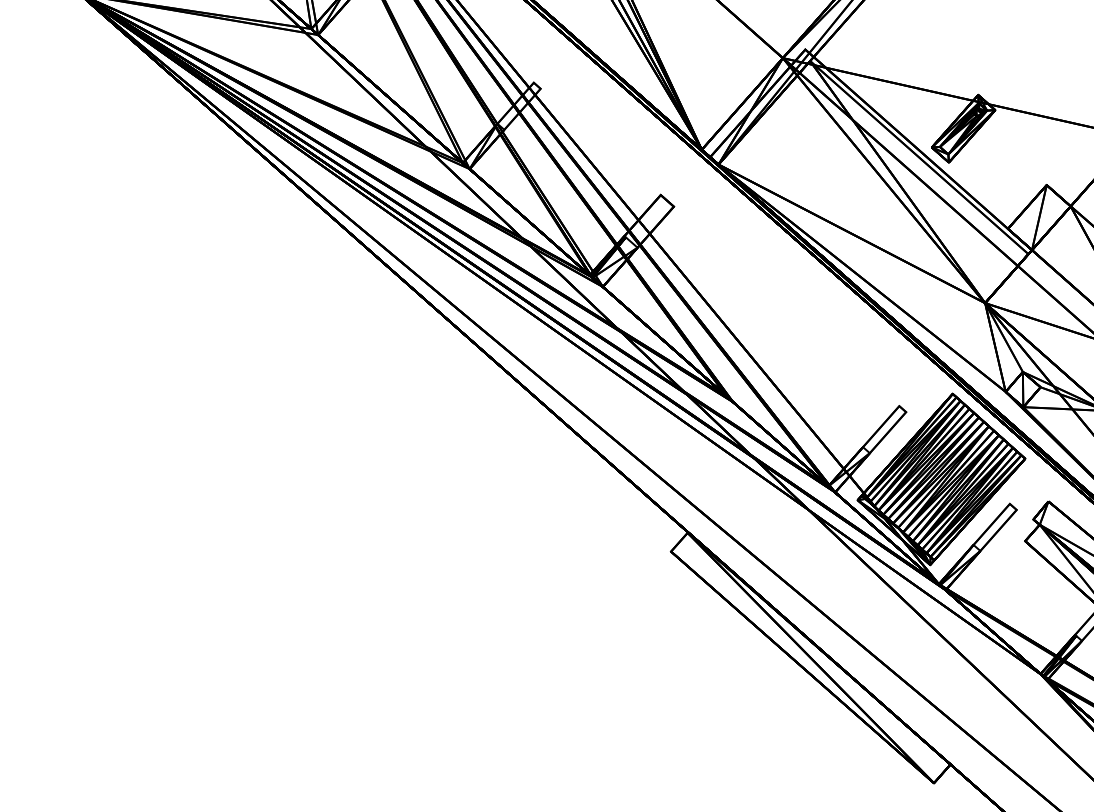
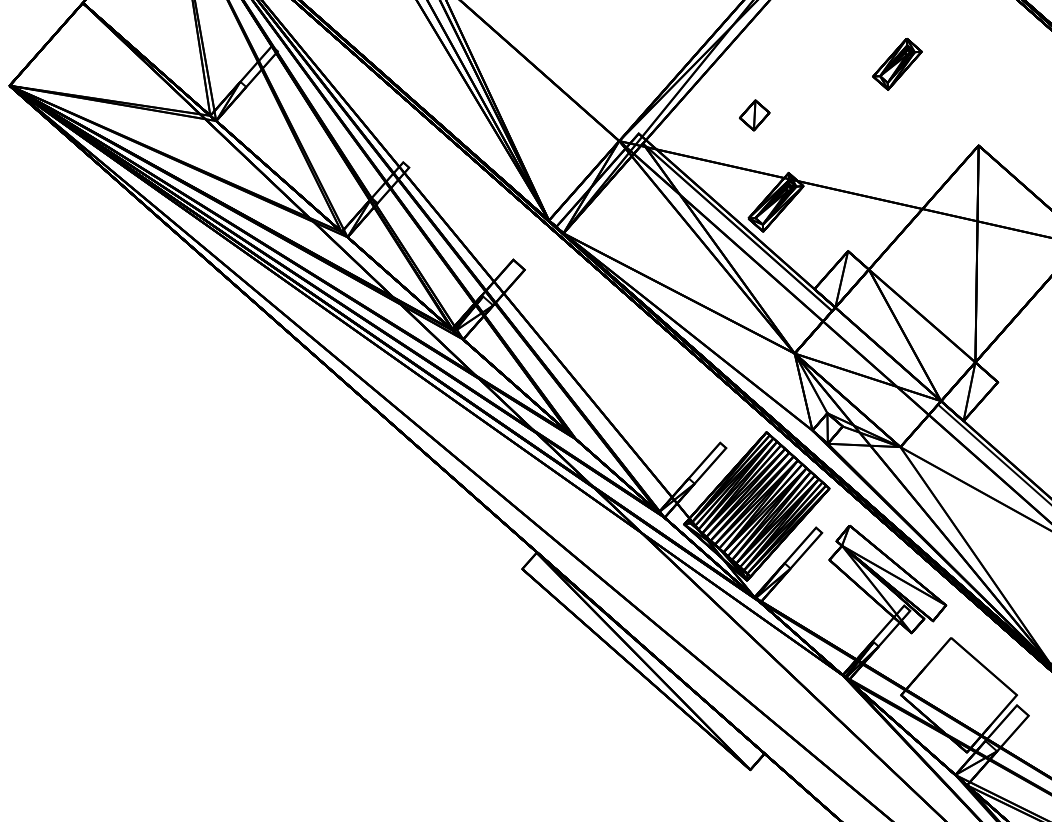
part: (938, 28) -> (754, 115), added

